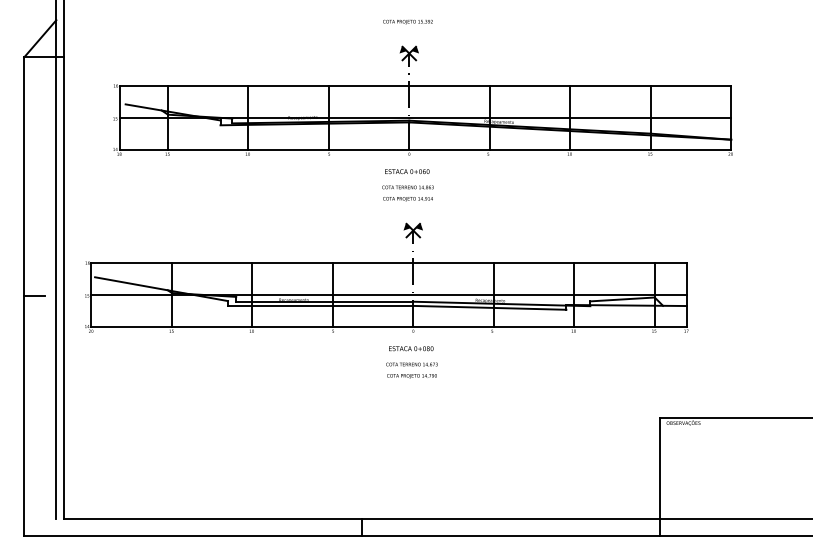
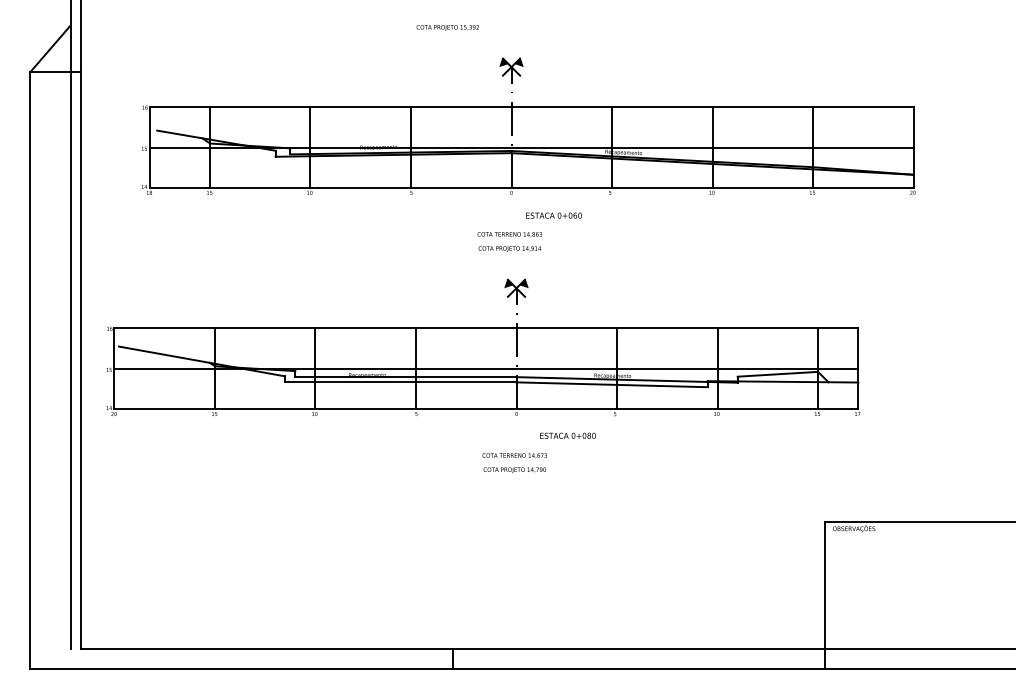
text: (407, 21) -> (447, 27), moved
text: (406, 171) -> (553, 215), moved
line: (34, 296) -> (43, 370), removed
text: (410, 348) -> (567, 435), moved

